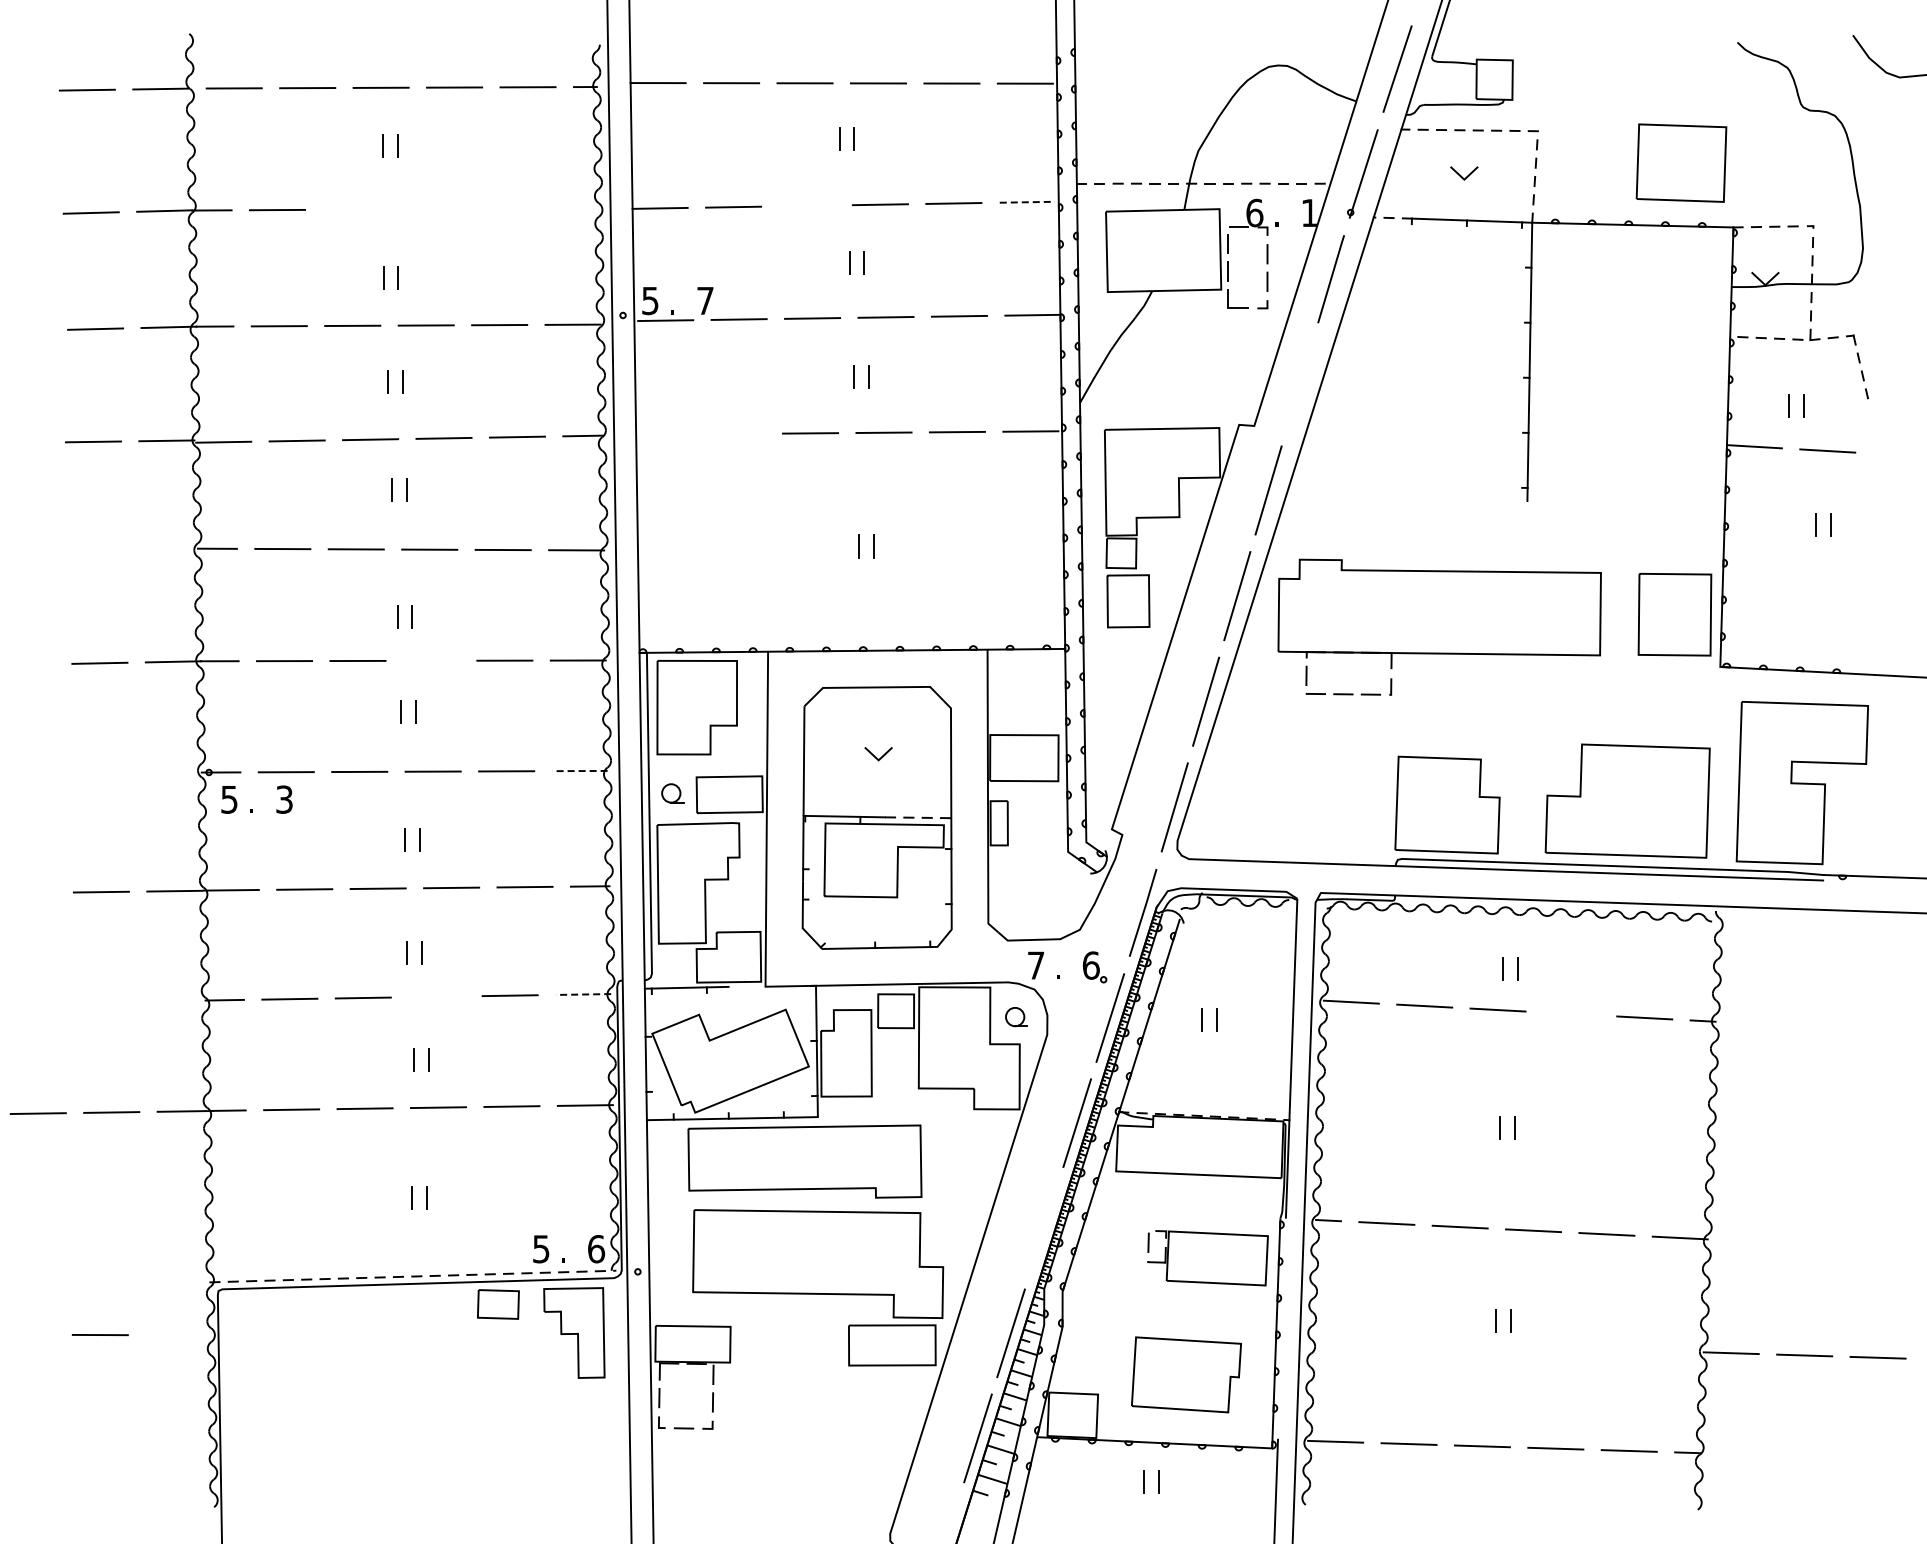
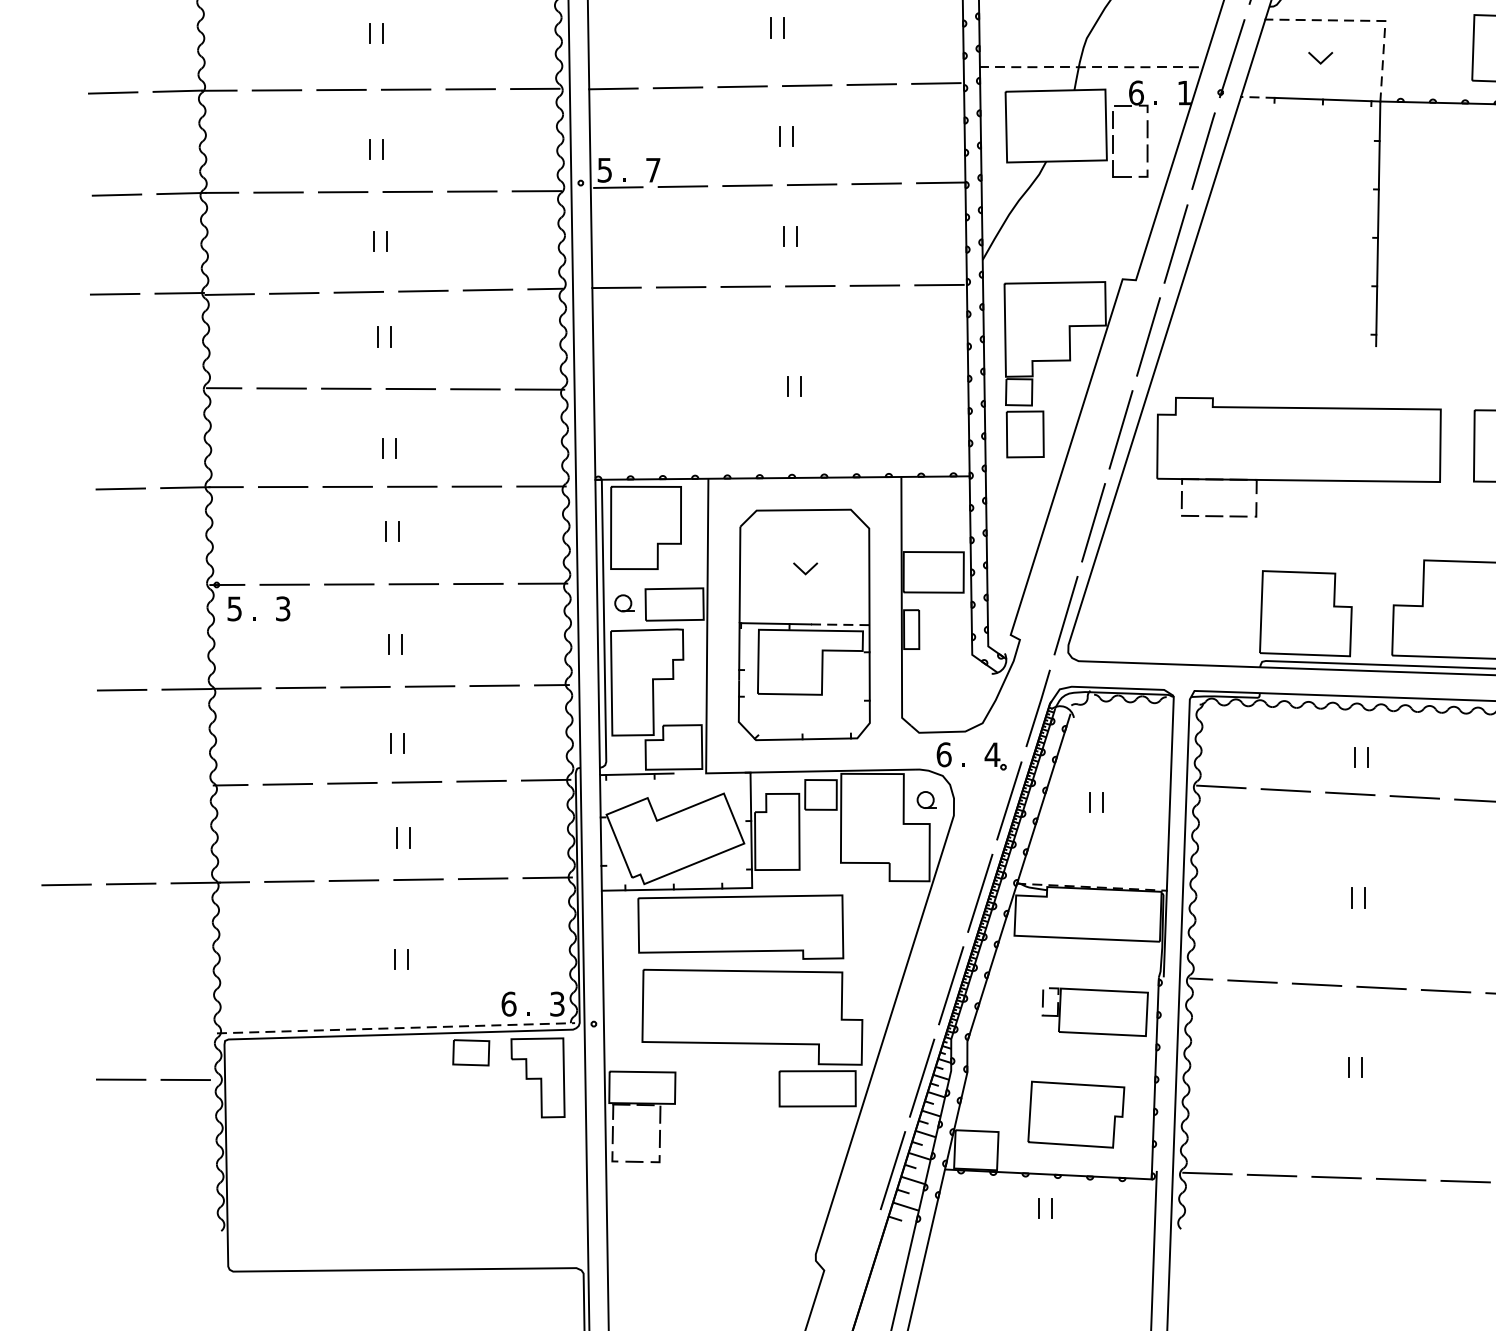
line: (1027, 202) -> (936, 83), dashed -> solid
line: (806, 205) -> (742, 86), added
line: (497, 208) -> (470, 89), added
line: (570, 208) -> (534, 89), added
line: (350, 209) -> (341, 89), added
line: (423, 209) -> (405, 89), added
line: (1299, 384) -> (1175, 243), added
line: (736, 433) -> (680, 286), added
line: (663, 434) -> (616, 287), added
line: (431, 660) -> (412, 486), added
line: (580, 771) -> (543, 584), dashed -> solid
text: (1035, 965) -> (943, 754), 7 -> 6
text: (1091, 965) -> (992, 754), 6 -> 4
line: (583, 994) -> (546, 780), dashed -> solid
line: (436, 996) -> (416, 781), added
line: (1570, 1013) -> (1414, 796), added
line: (1043, 1228) -> (950, 985), added
text: (541, 1249) -> (509, 1004), 5 -> 6
text: (596, 1249) -> (557, 1004), 6 -> 3
line: (173, 1335) -> (185, 1080), added

